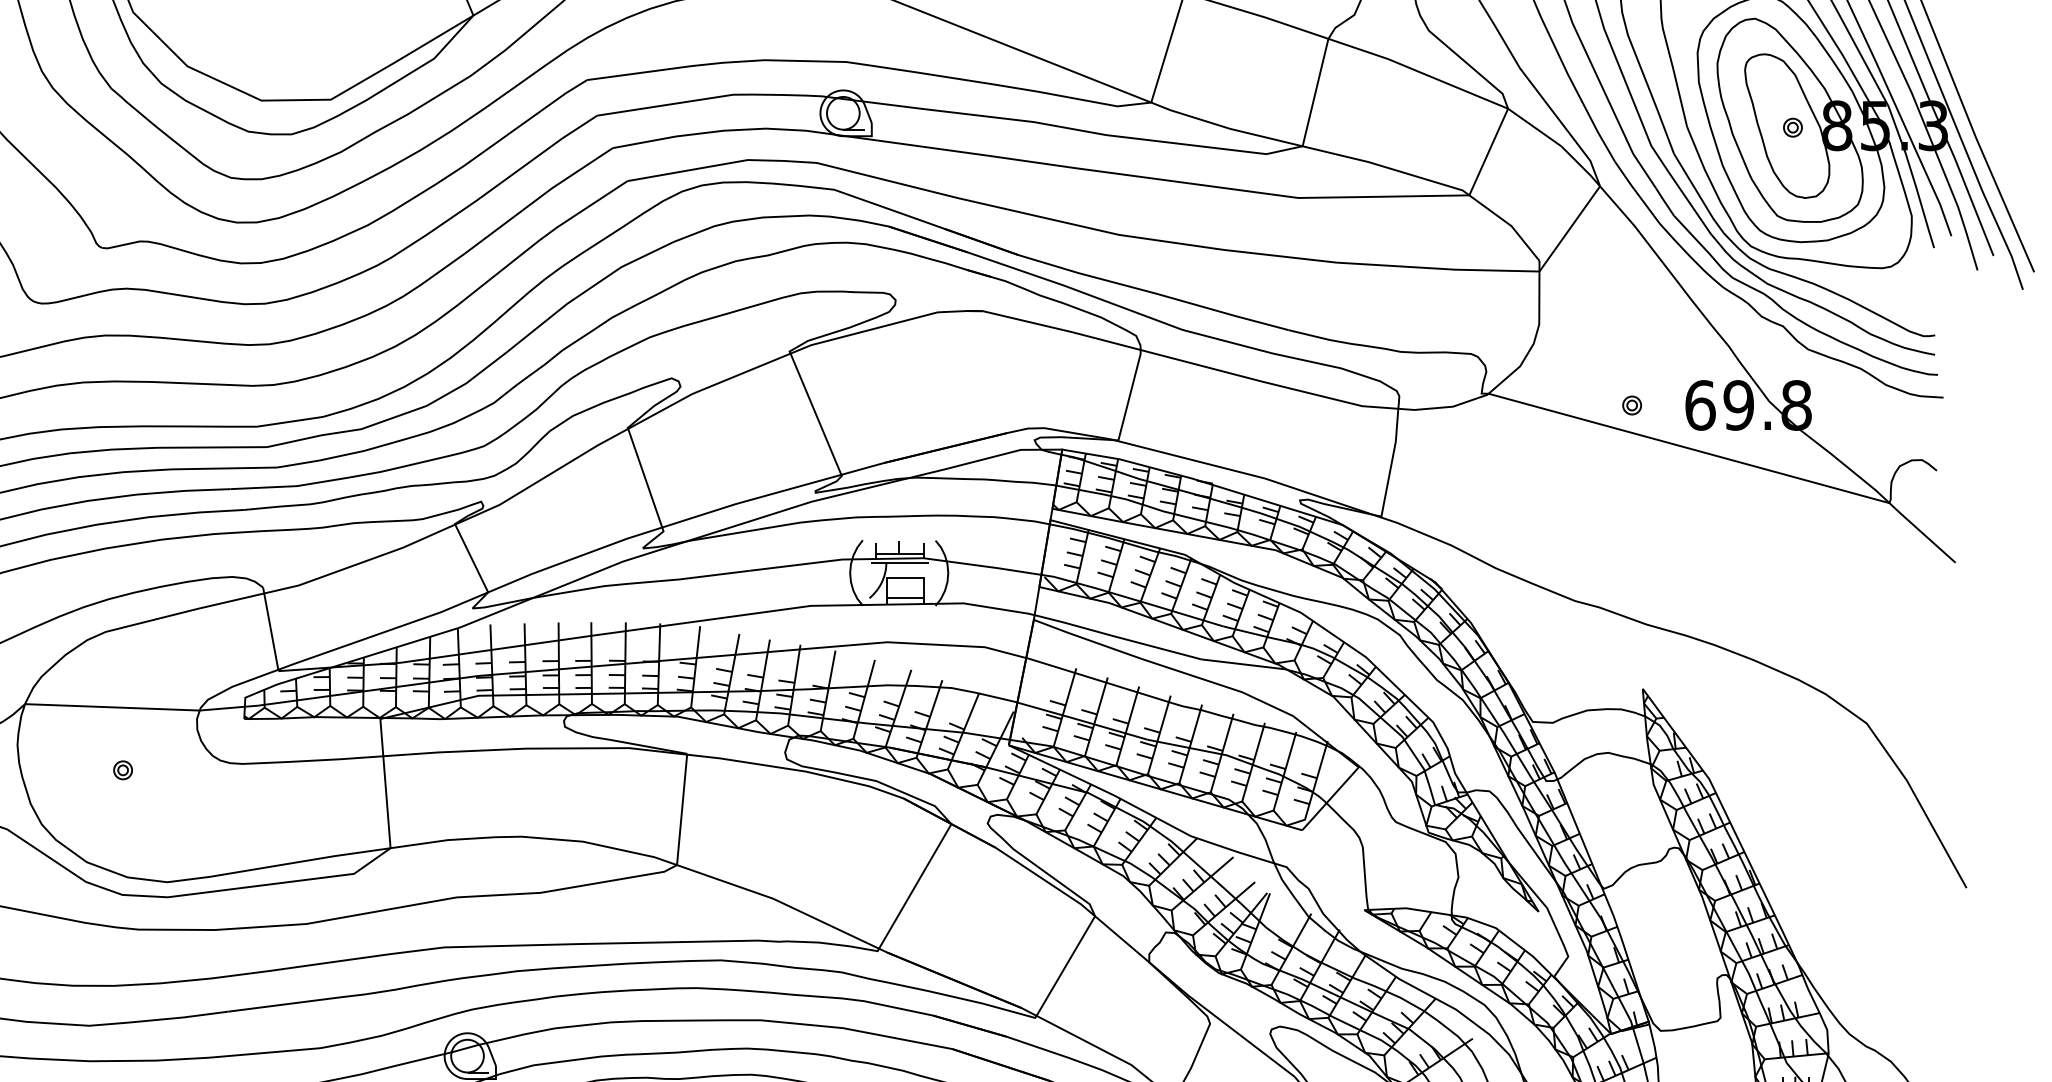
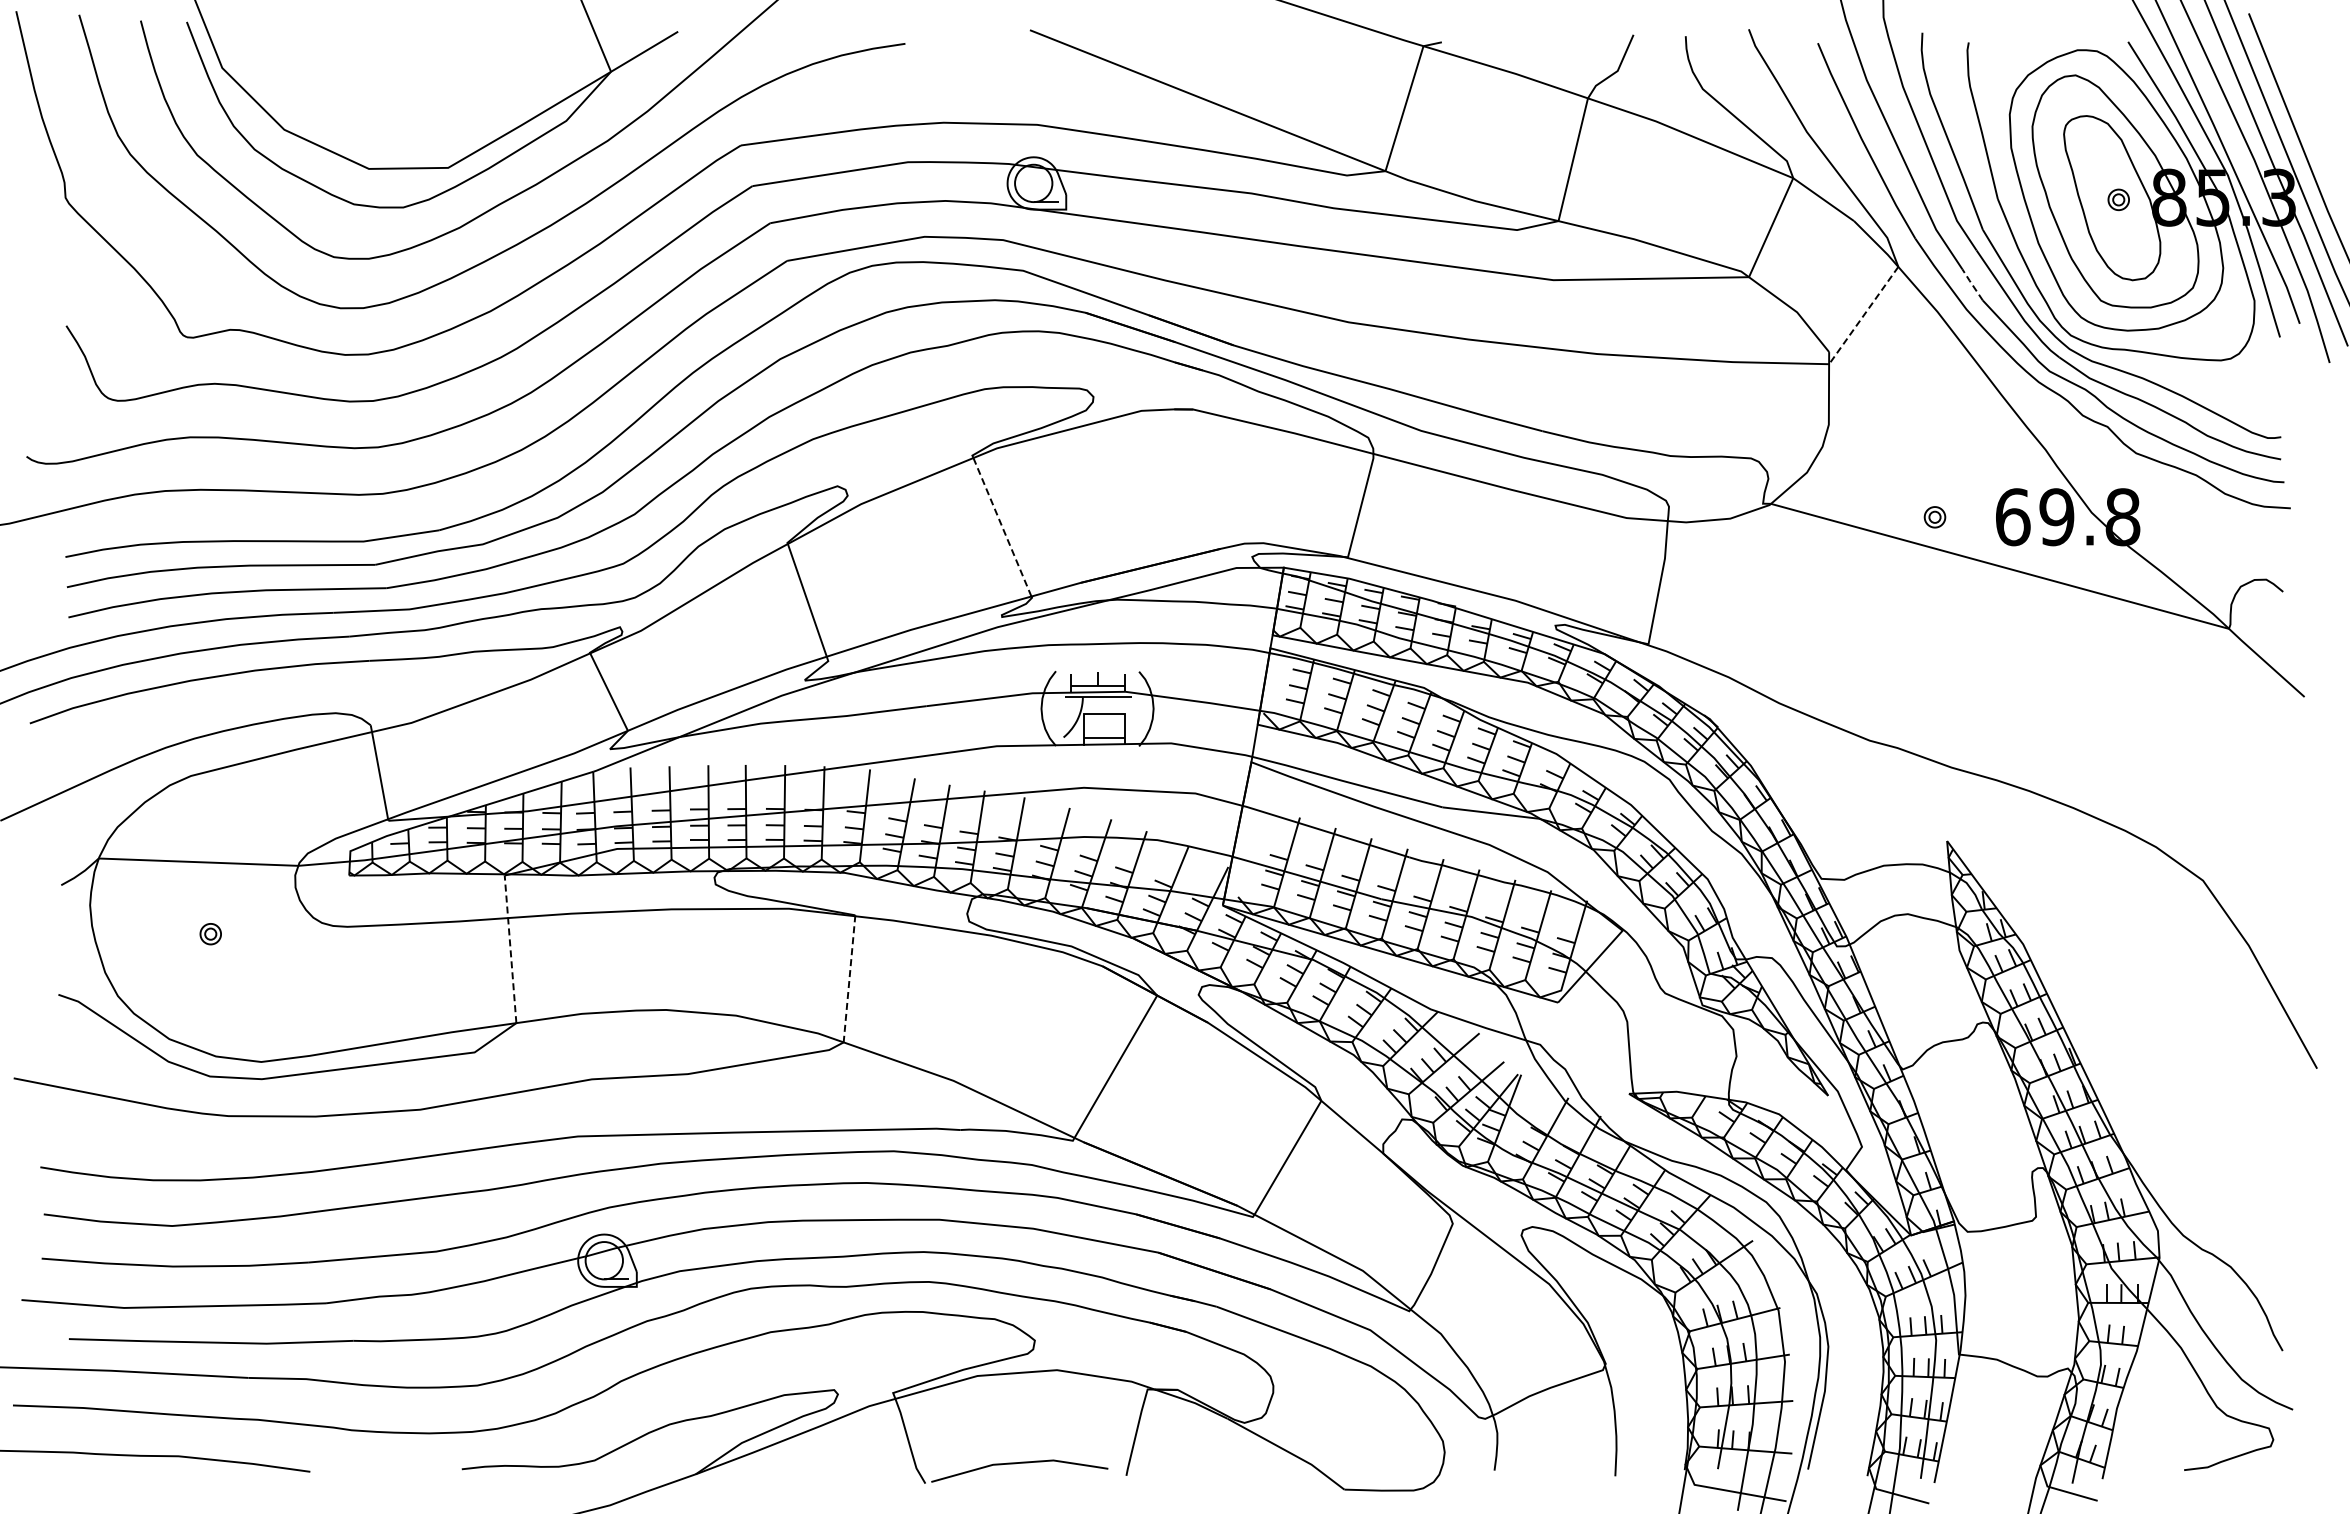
line: (1664, 201) -> (1971, 284), solid -> dashed
line: (1569, 228) -> (1863, 315), solid -> dashed
line: (816, 414) -> (1002, 527), solid -> dashed
line: (385, 782) -> (510, 948), solid -> dashed
line: (682, 809) -> (849, 978), solid -> dashed

